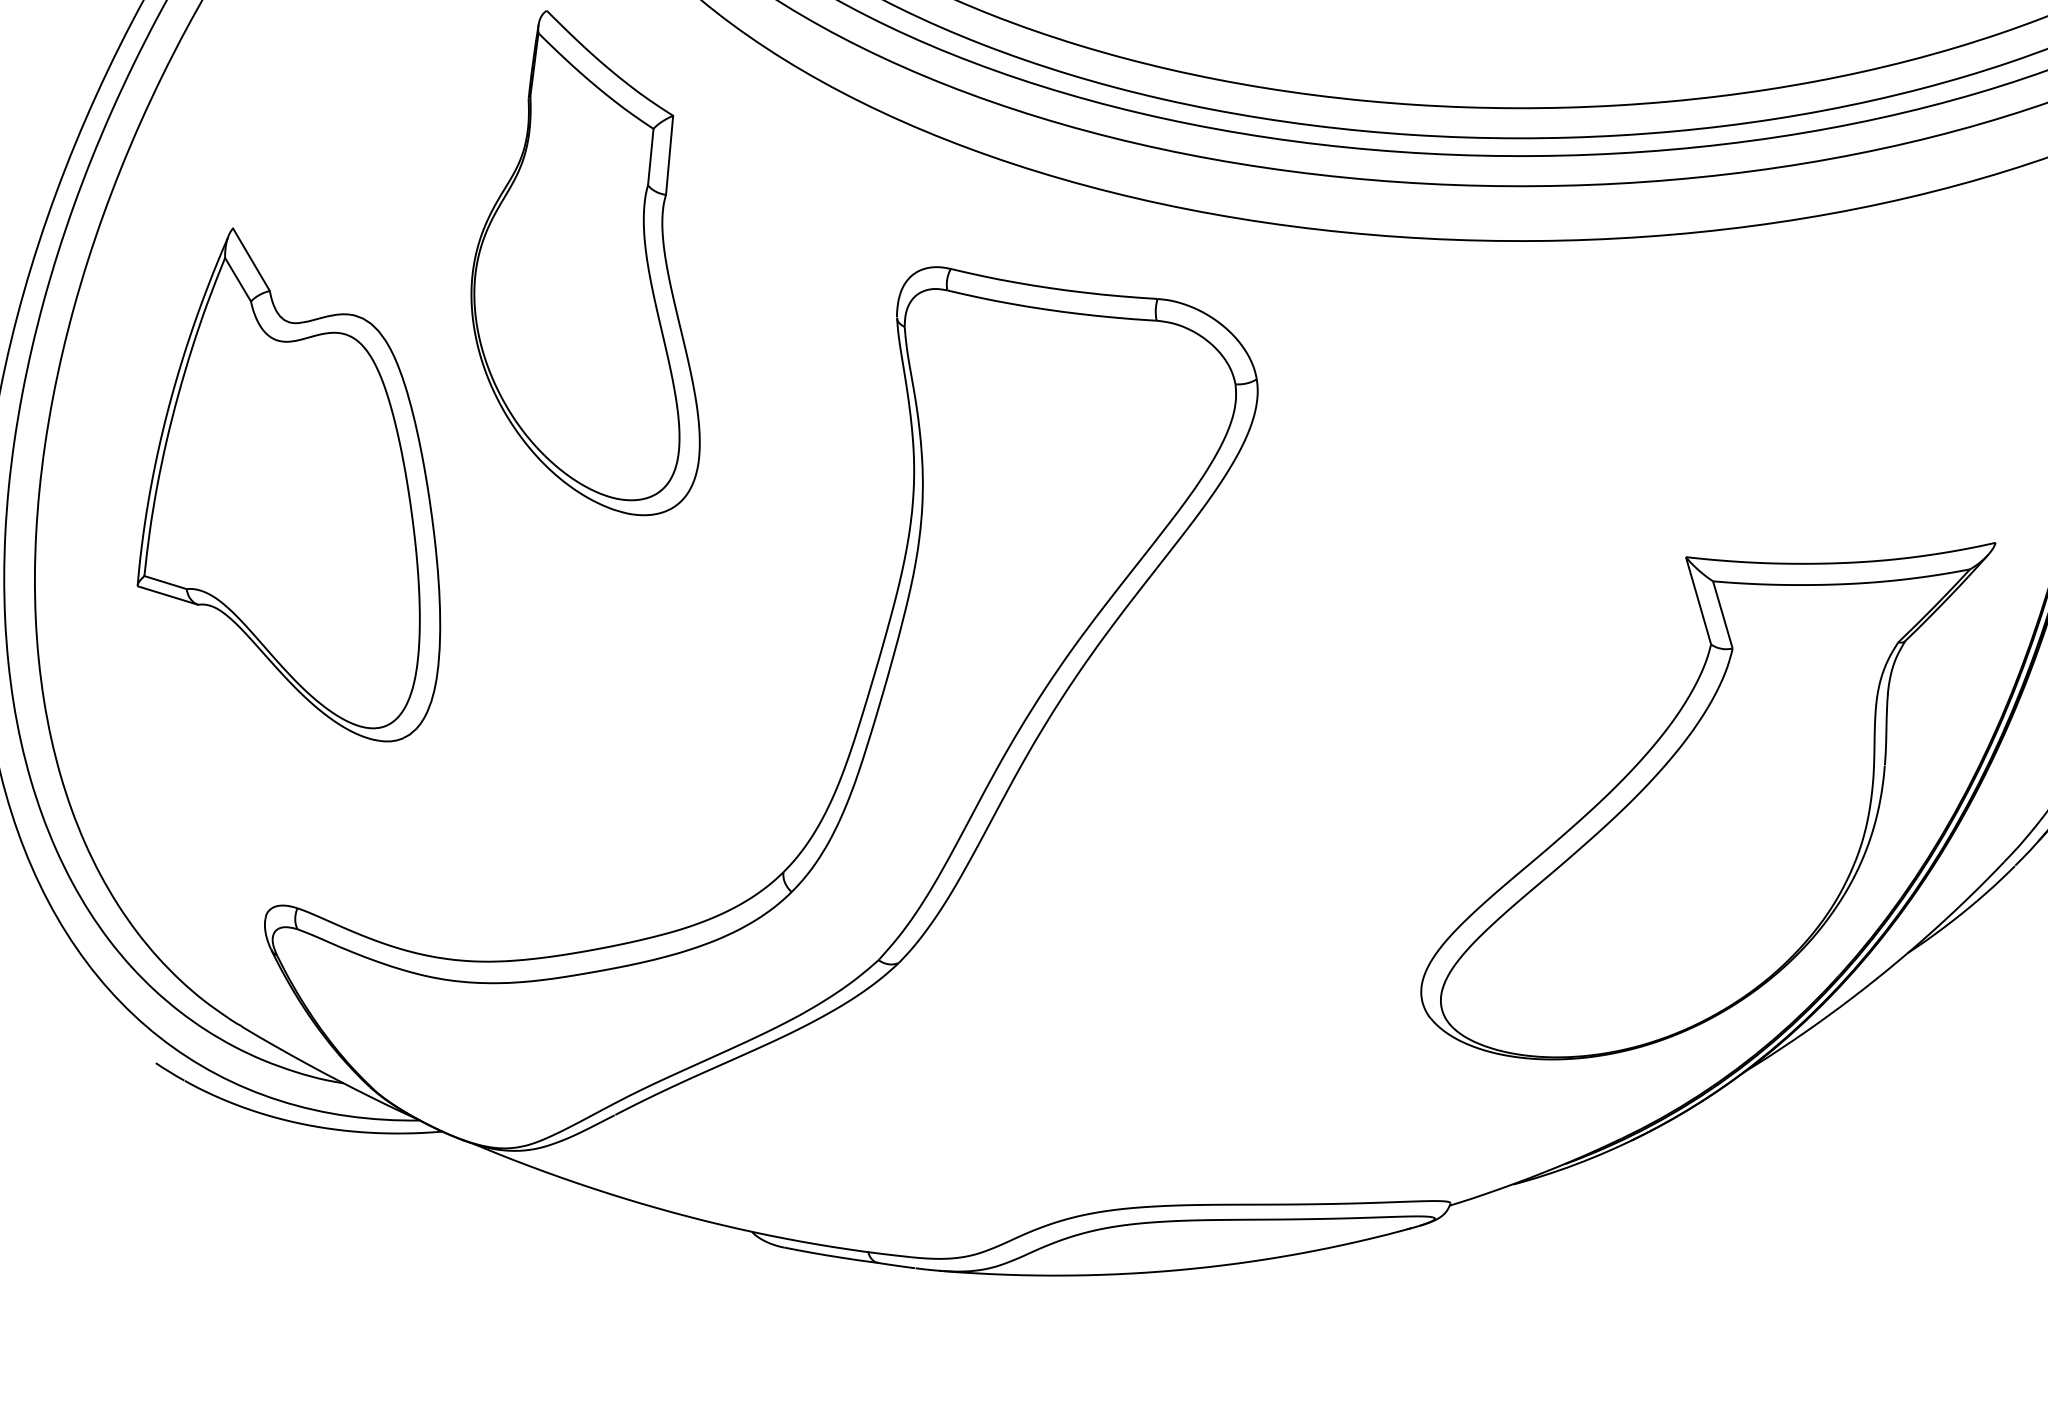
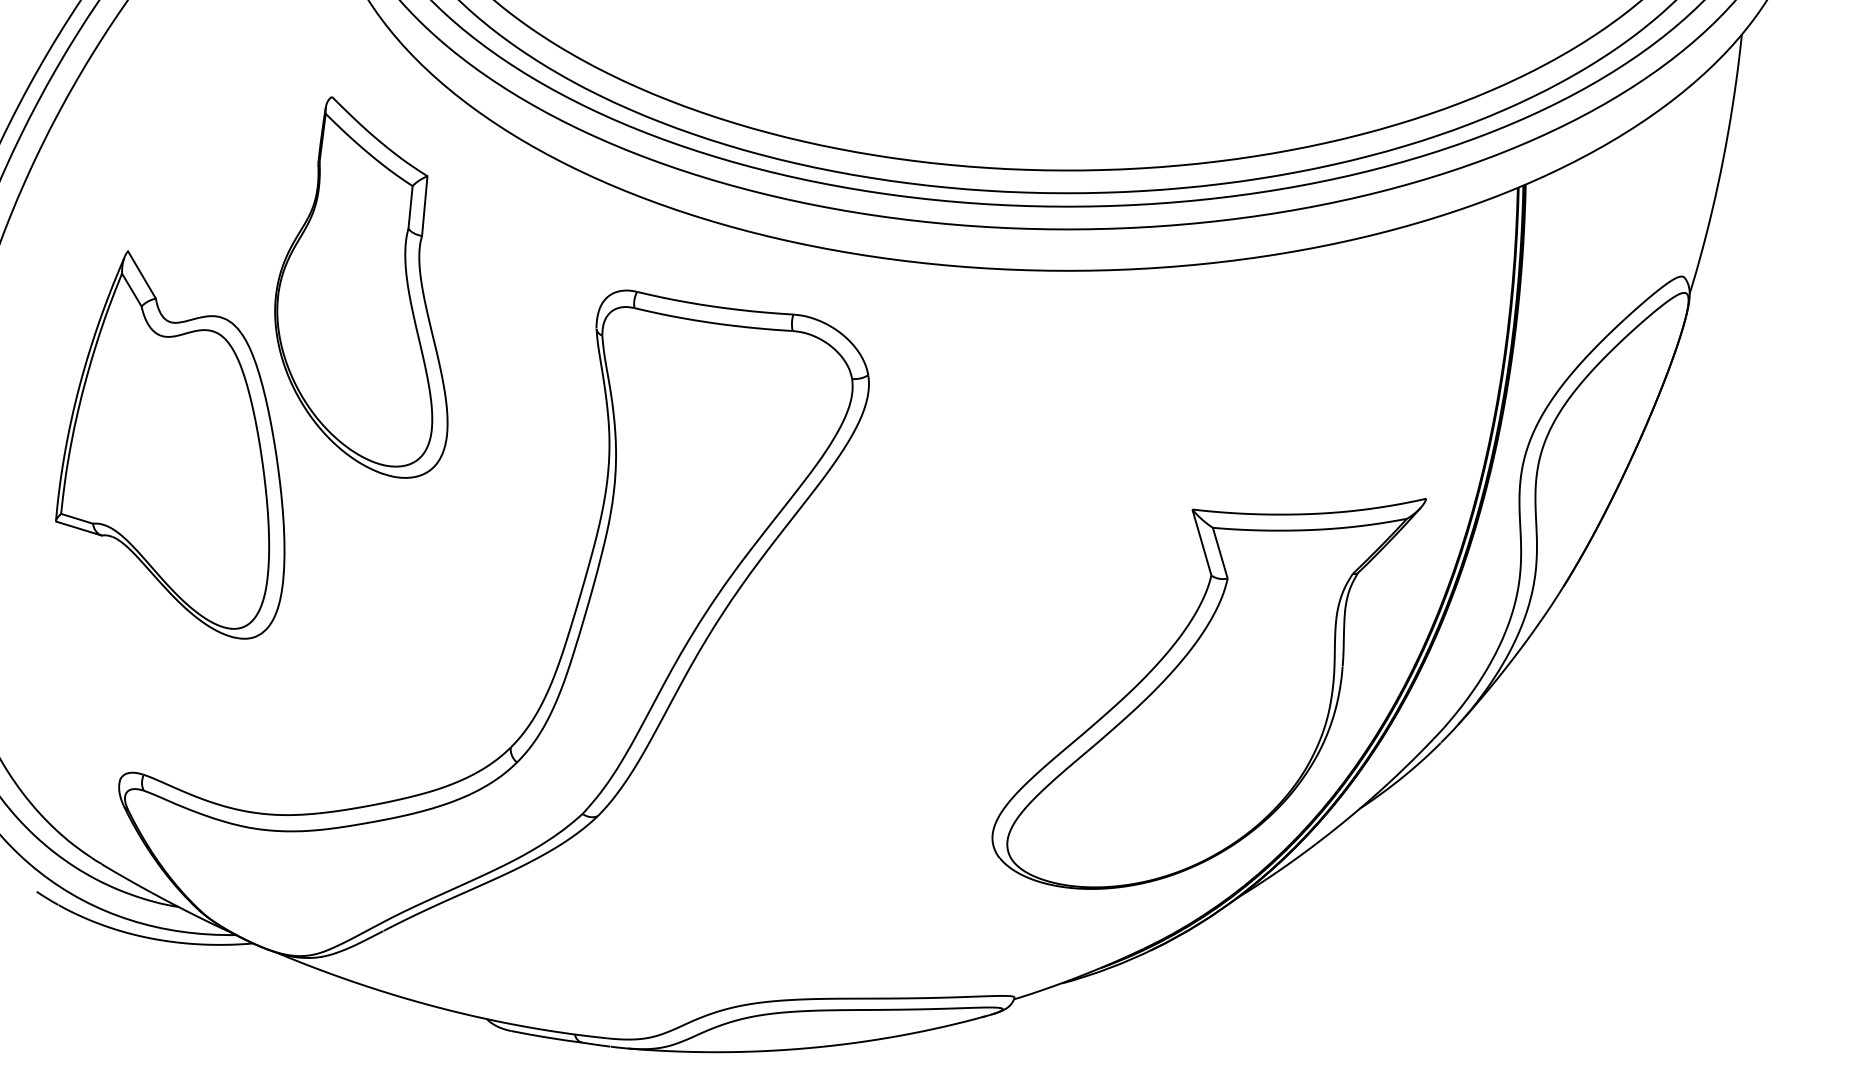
part: (289, 484) -> (170, 444), moved

